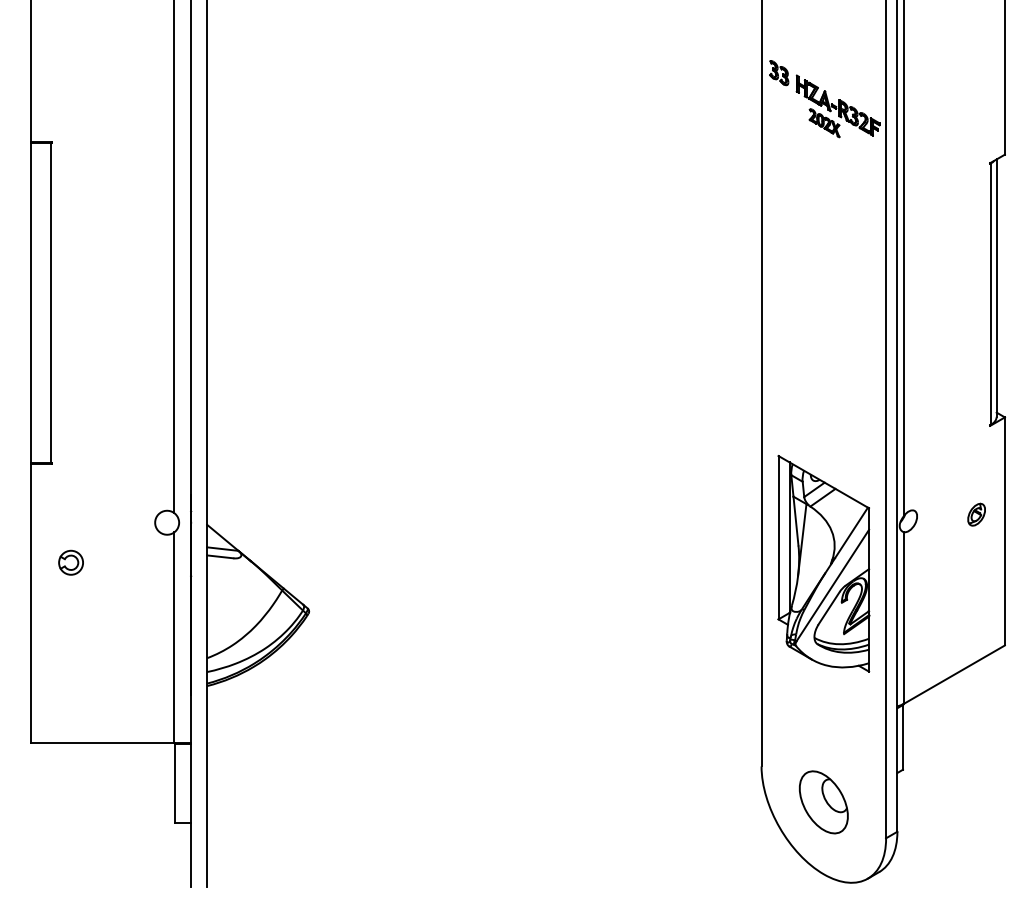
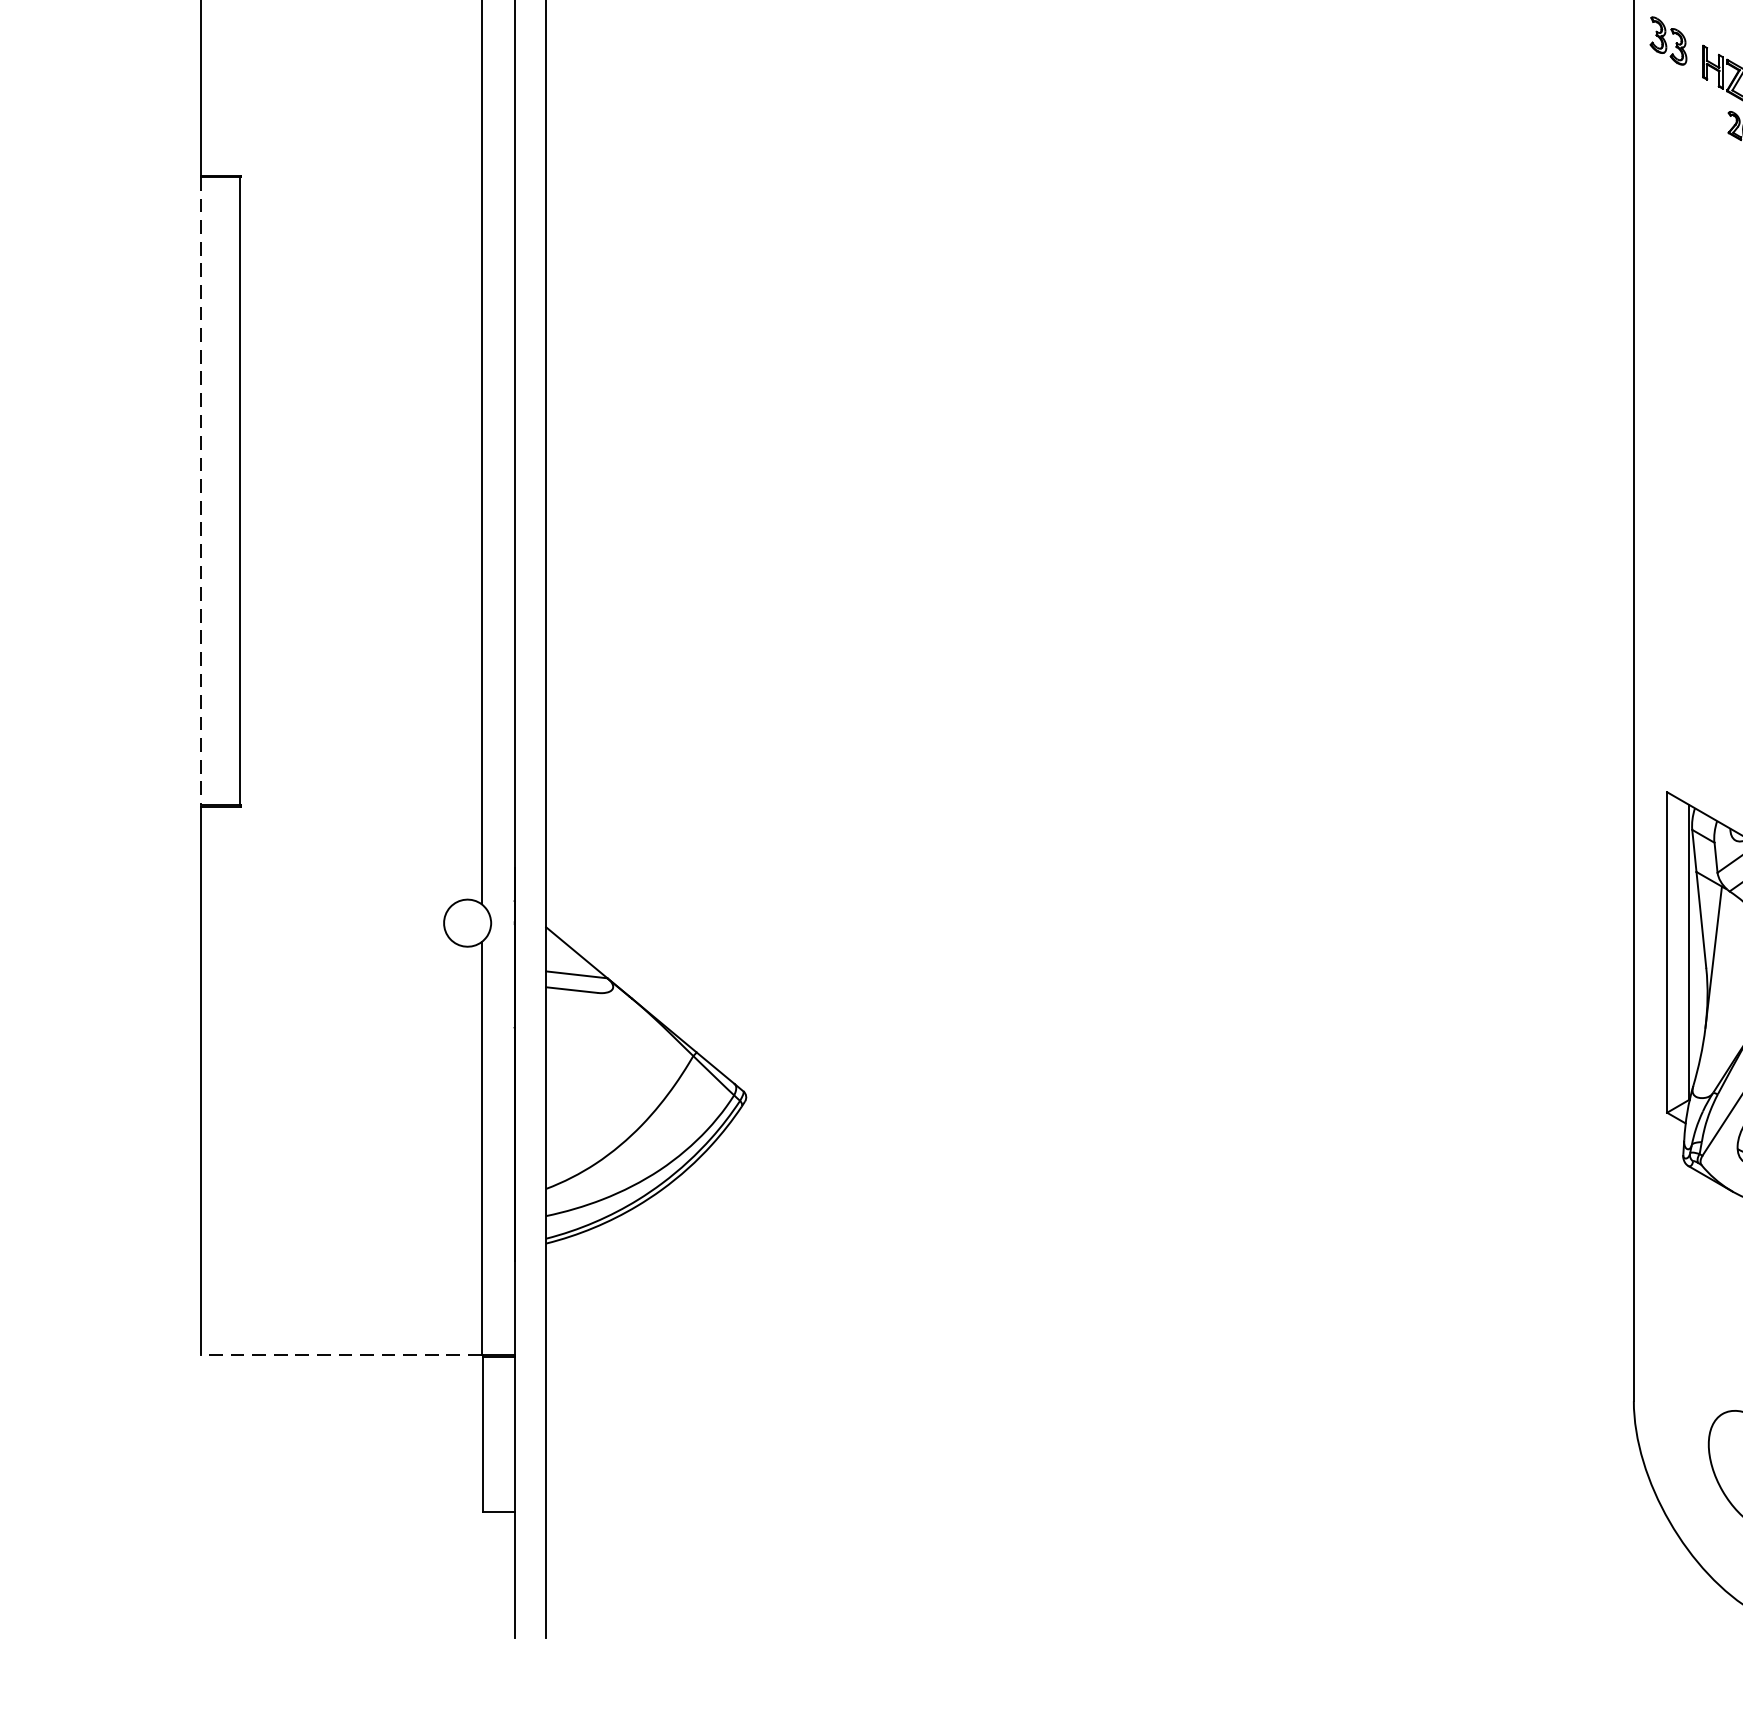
line: (31, 303) -> (201, 492), solid -> dashed
part: (70, 562) -> (277, 1001), removed
line: (102, 742) -> (340, 1354), solid -> dashed

